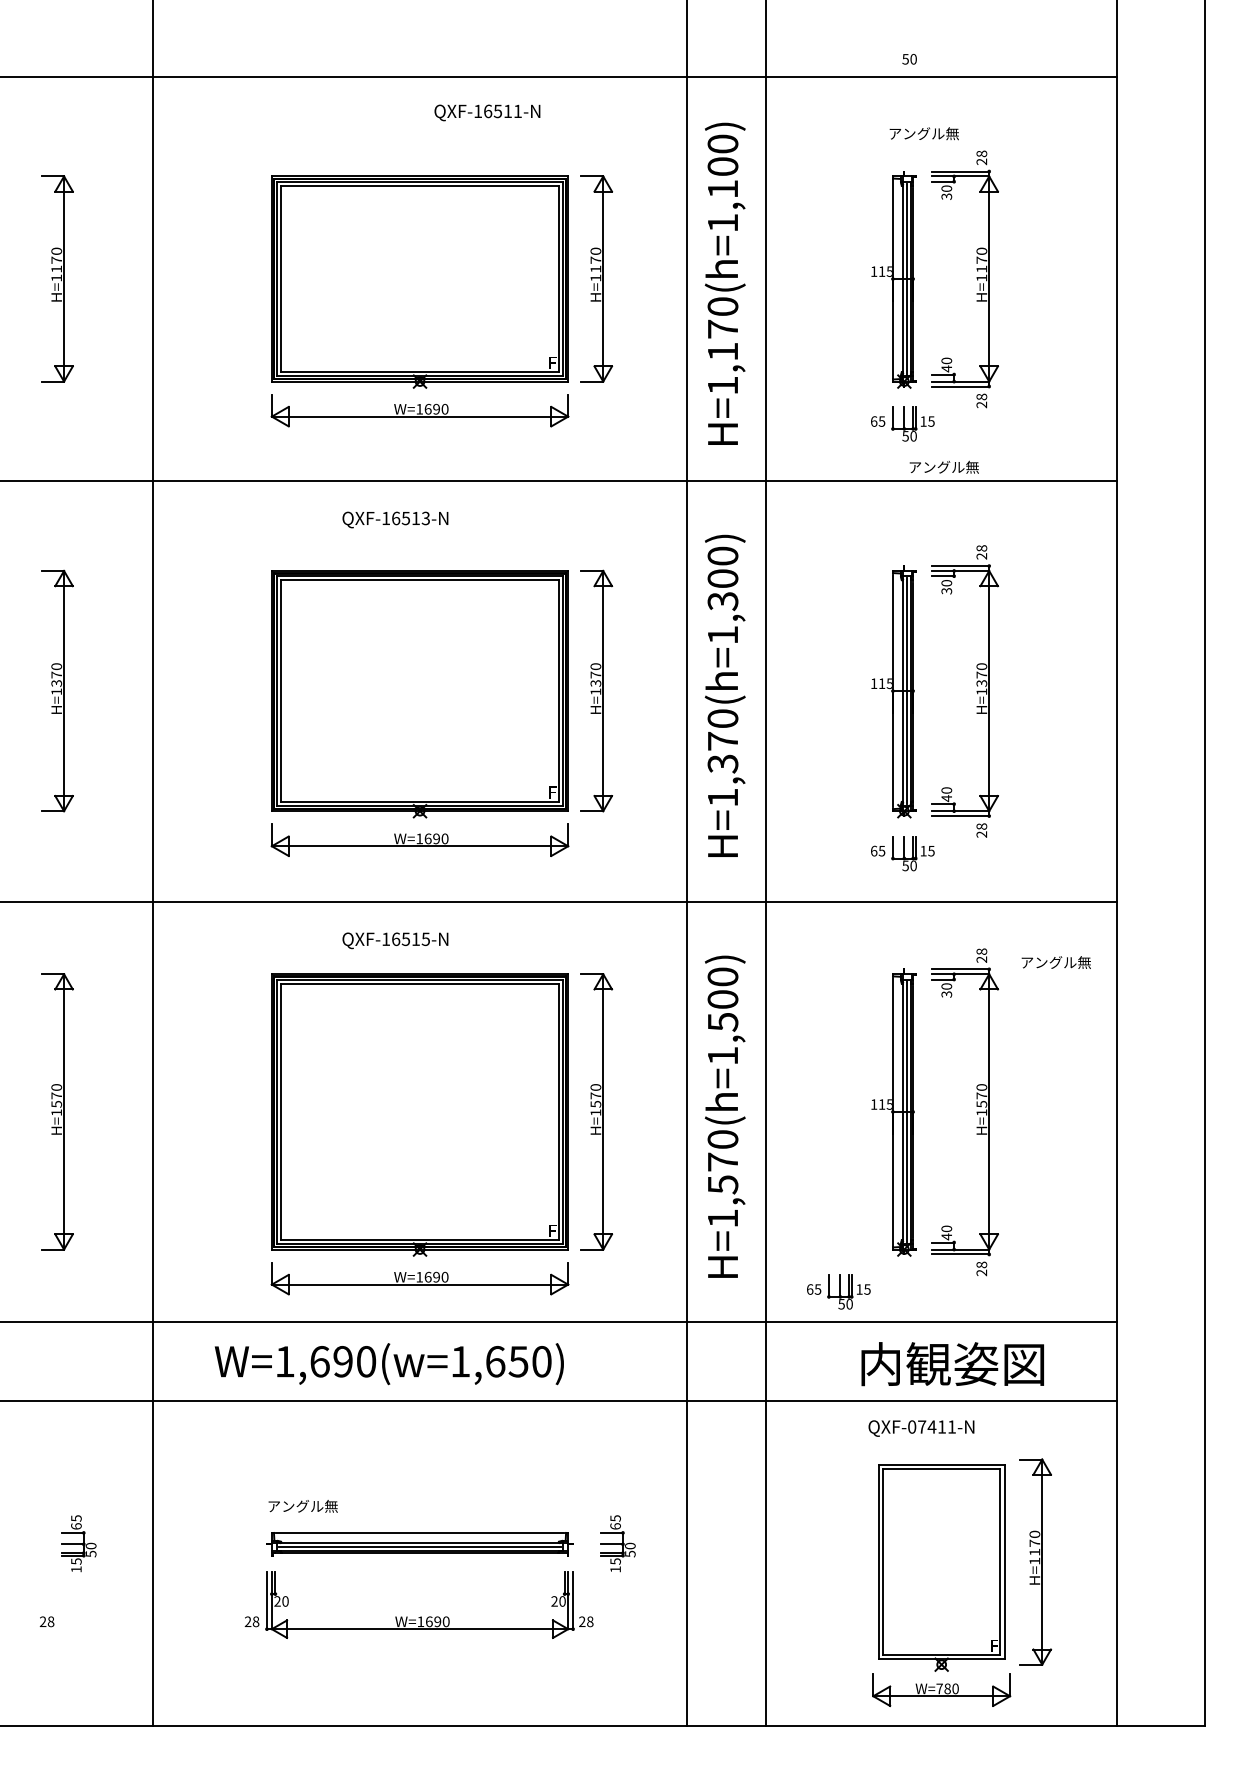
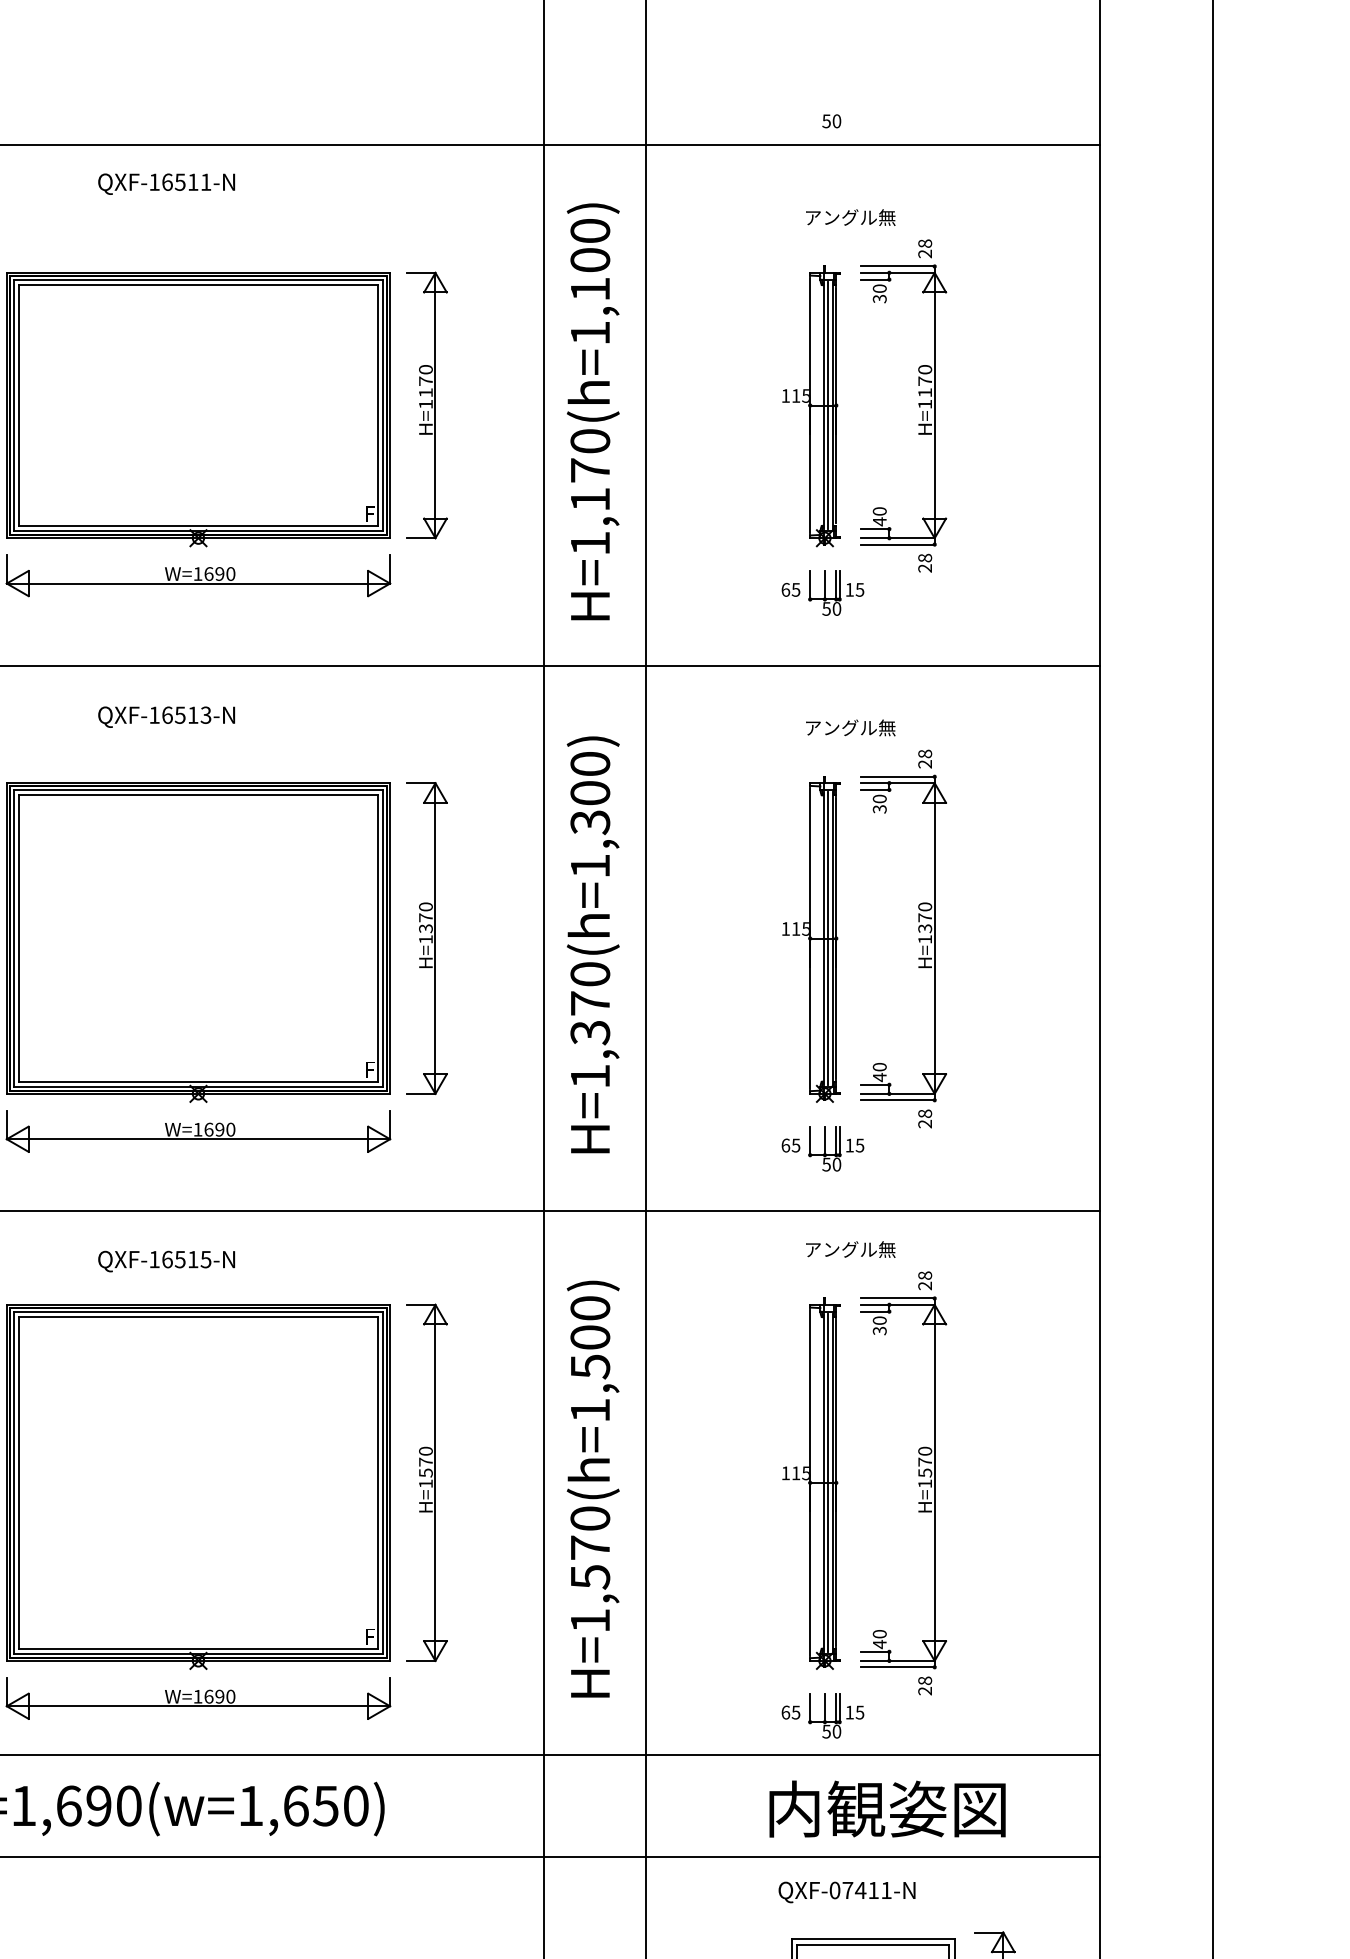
text: (487, 112) -> (166, 183), moved
text: (943, 466) -> (849, 726), moved
text: (1055, 962) -> (849, 1249), moved
part: (838, 1291) -> (822, 1715), moved

